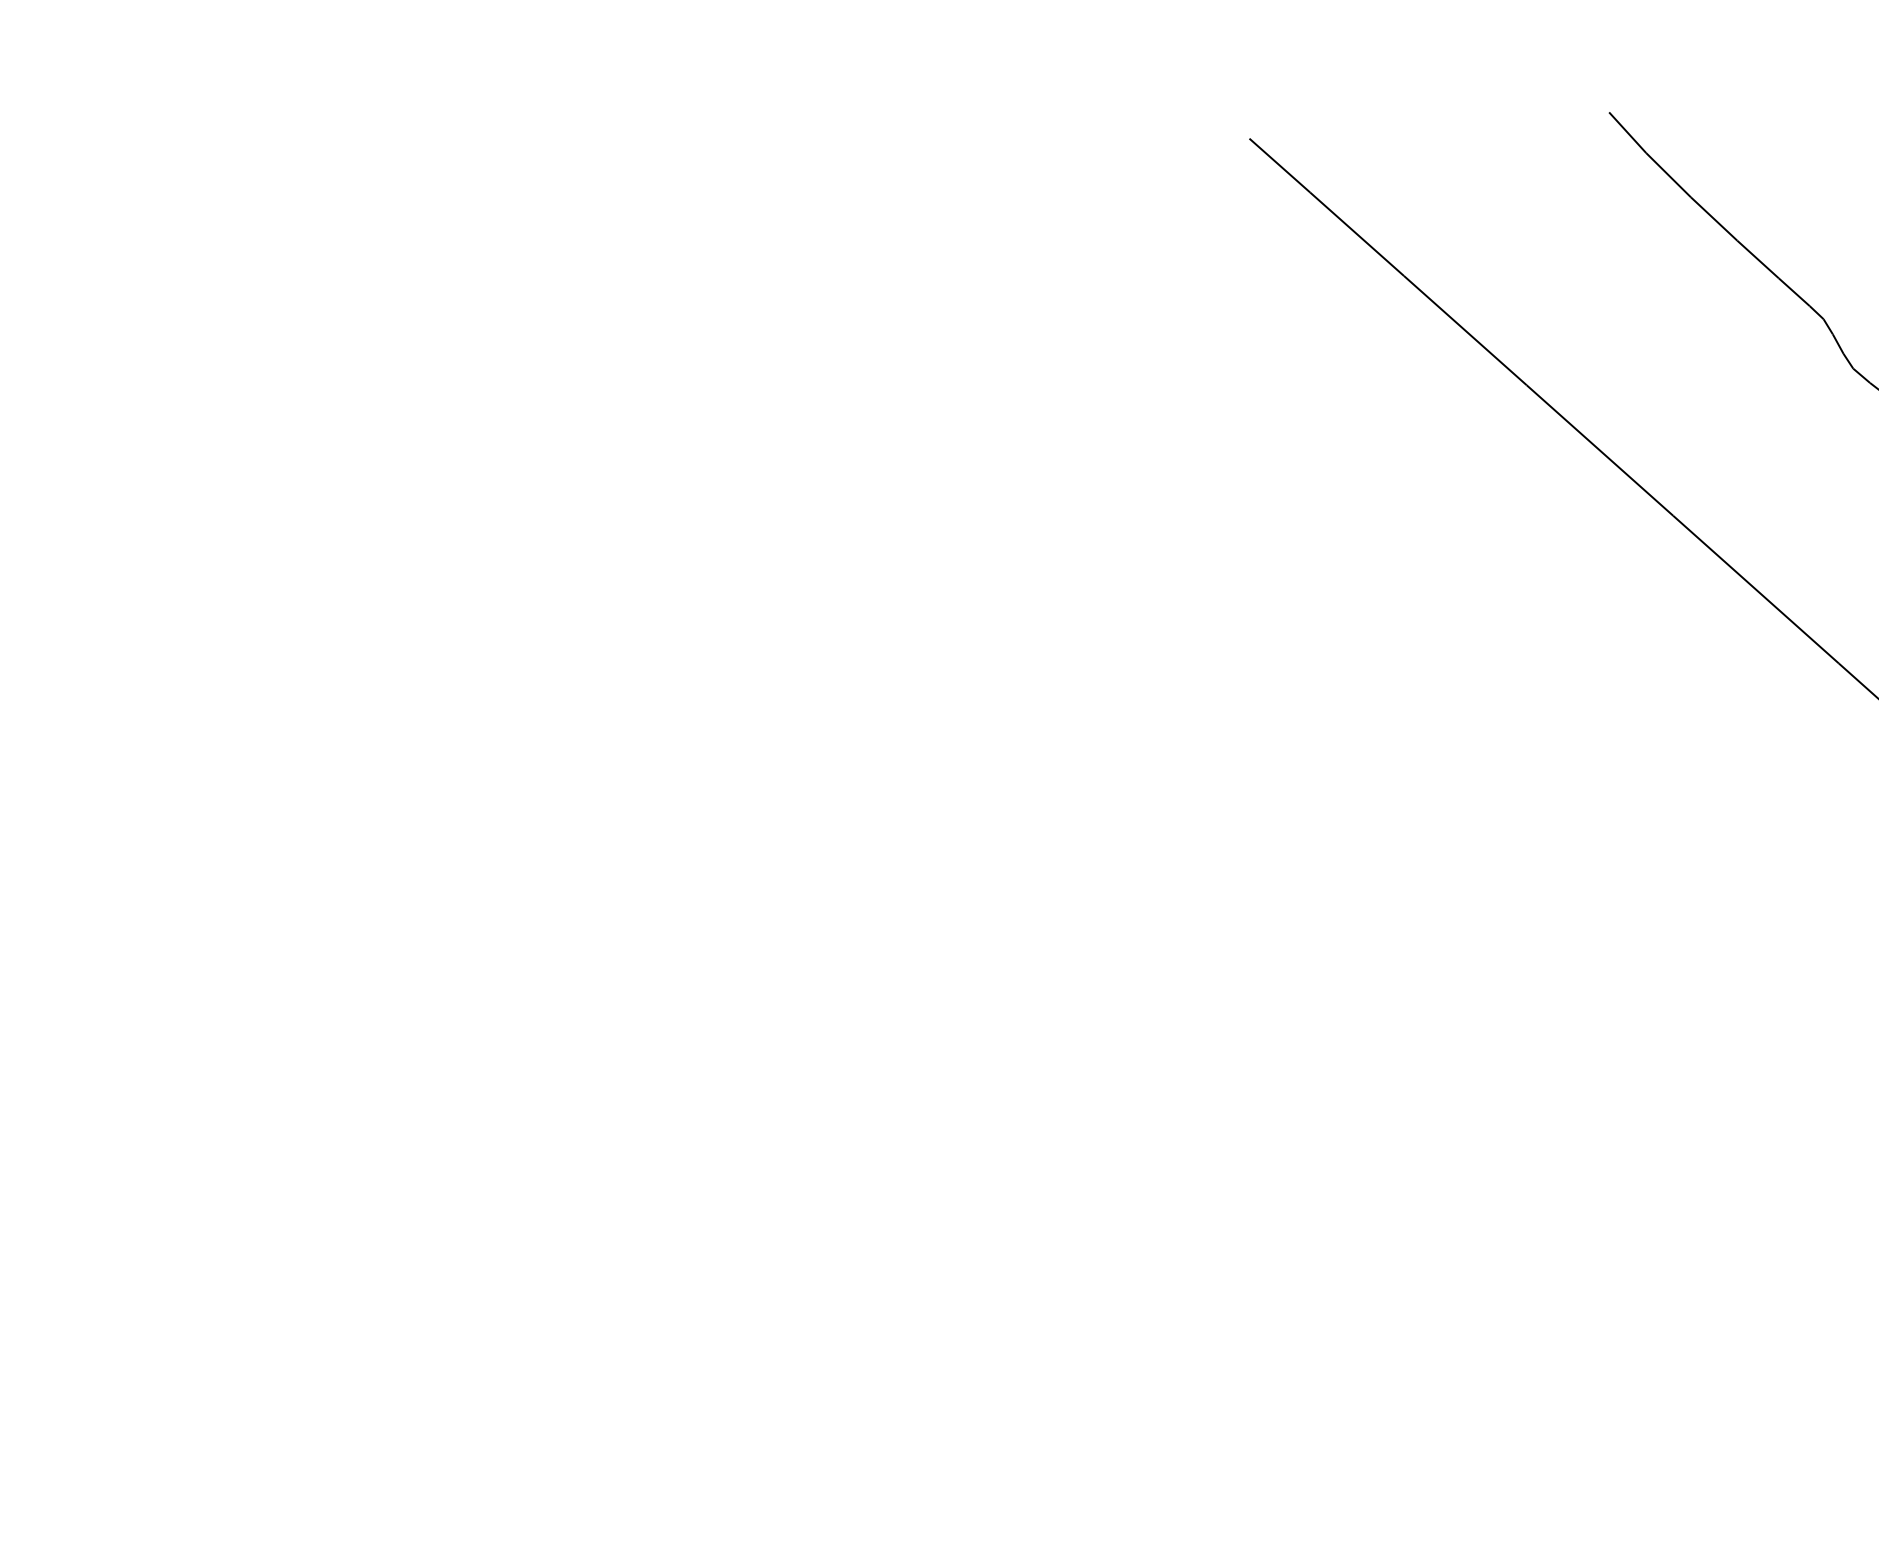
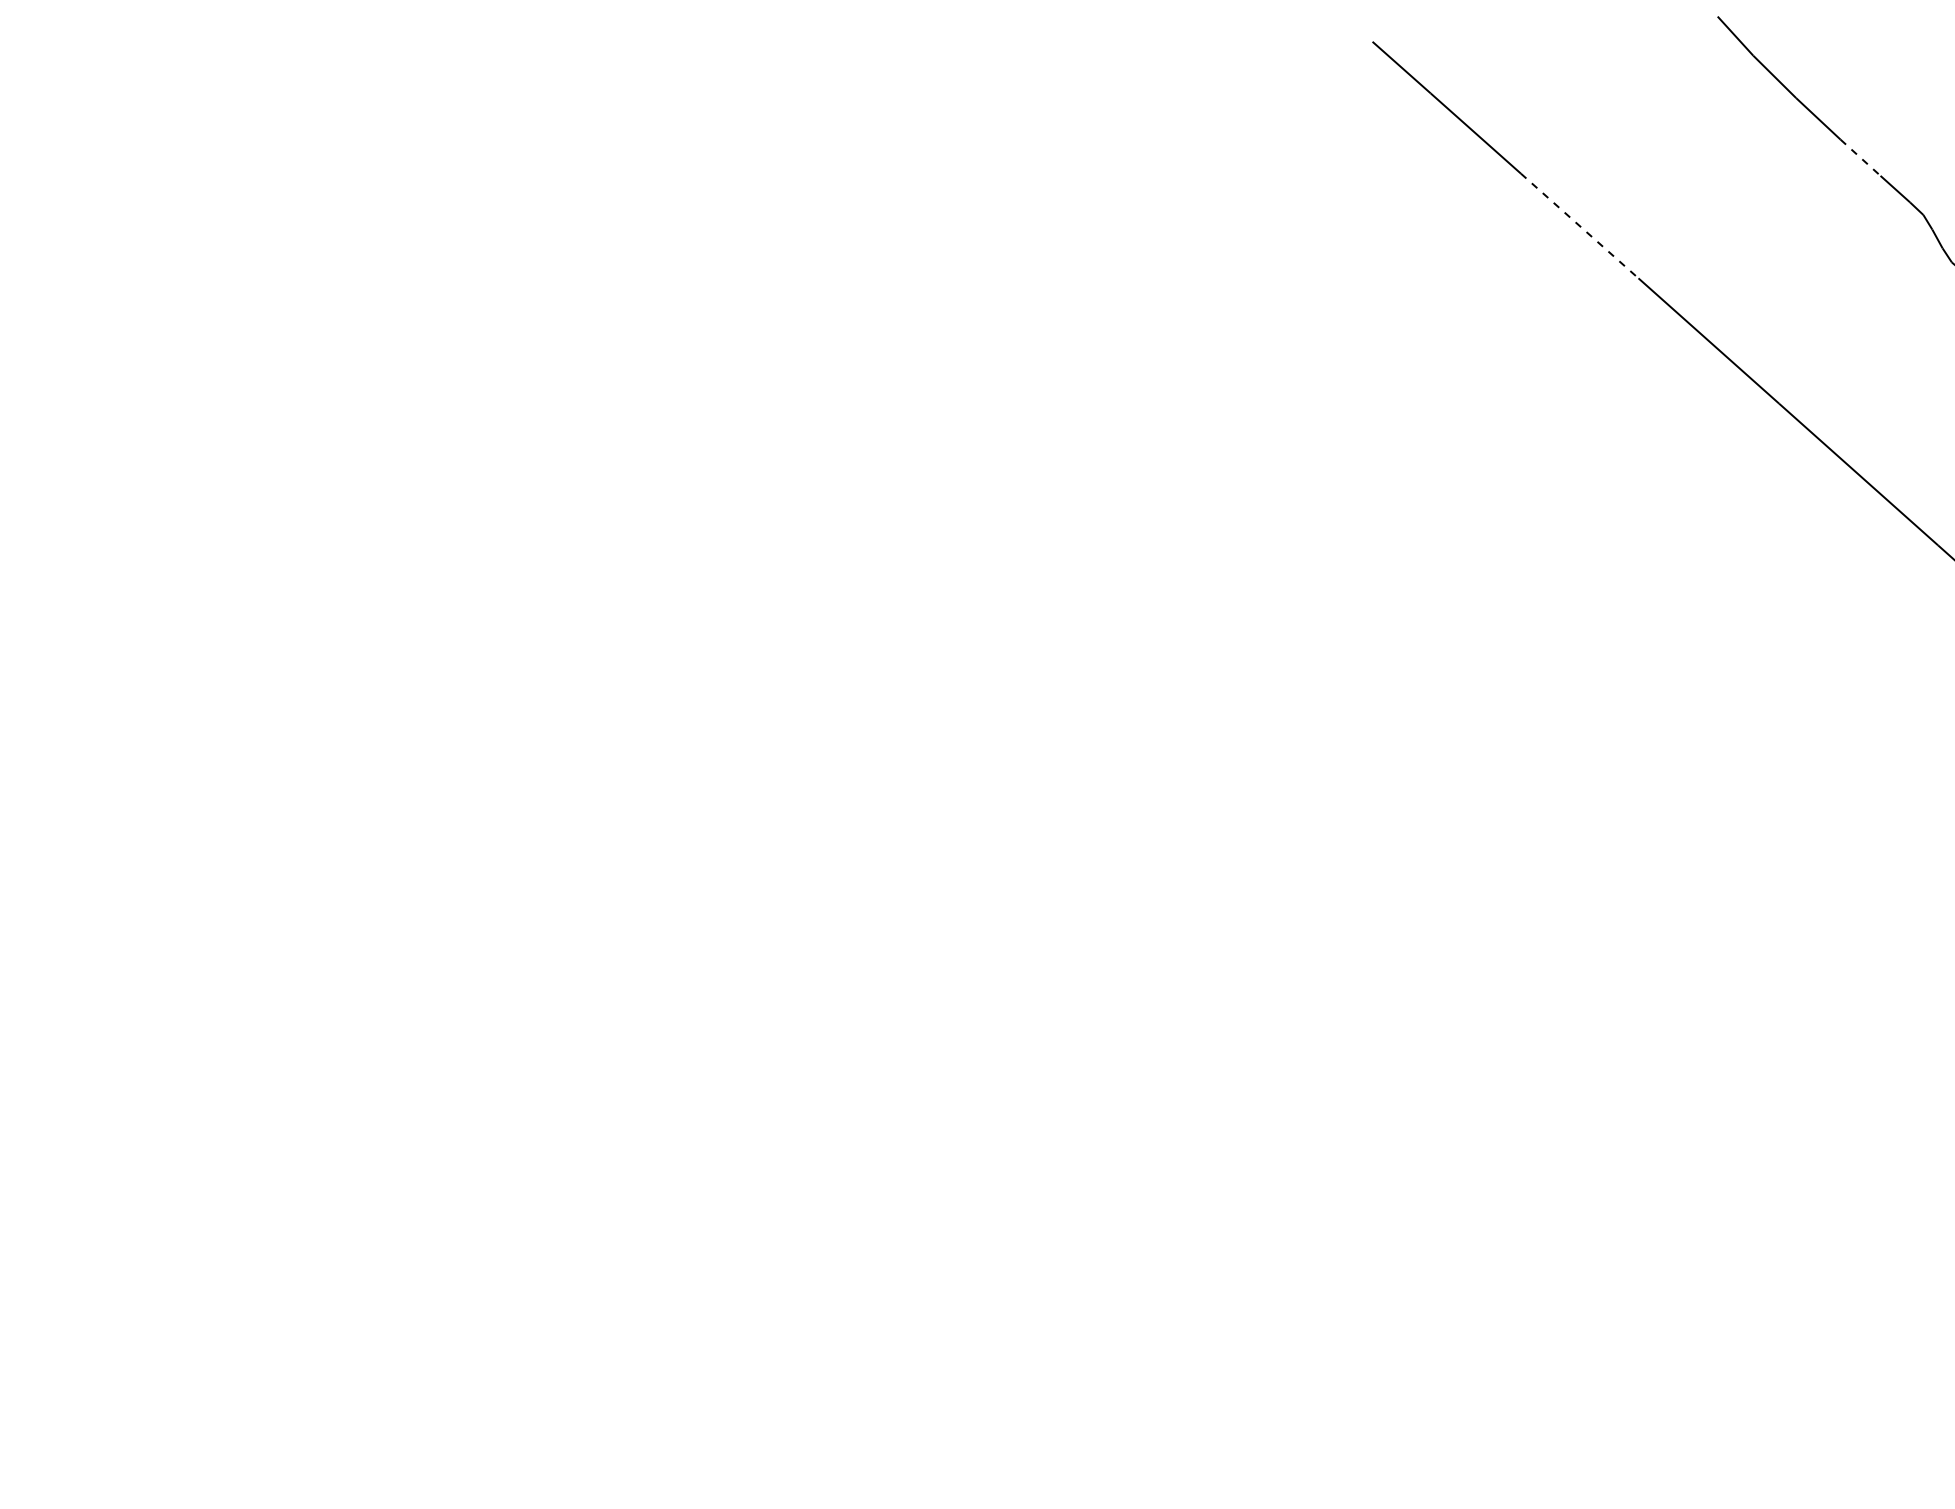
line: (1758, 259) -> (1860, 157), solid -> dashed
line: (1465, 330) -> (1579, 225), solid -> dashed

